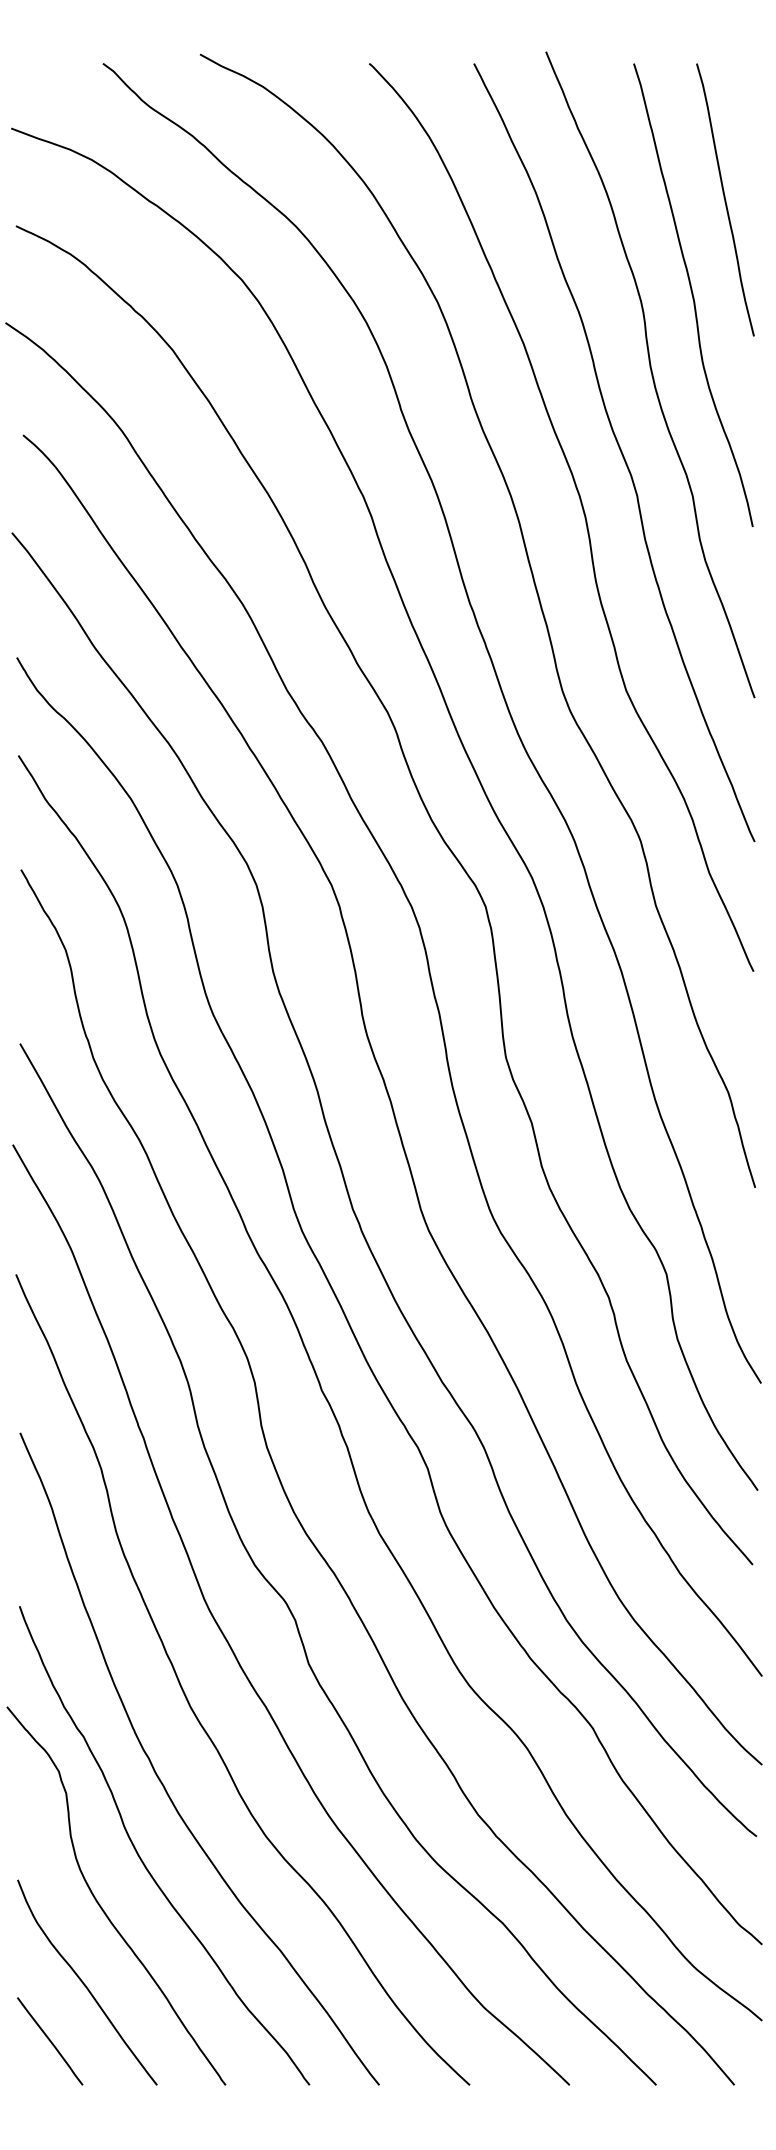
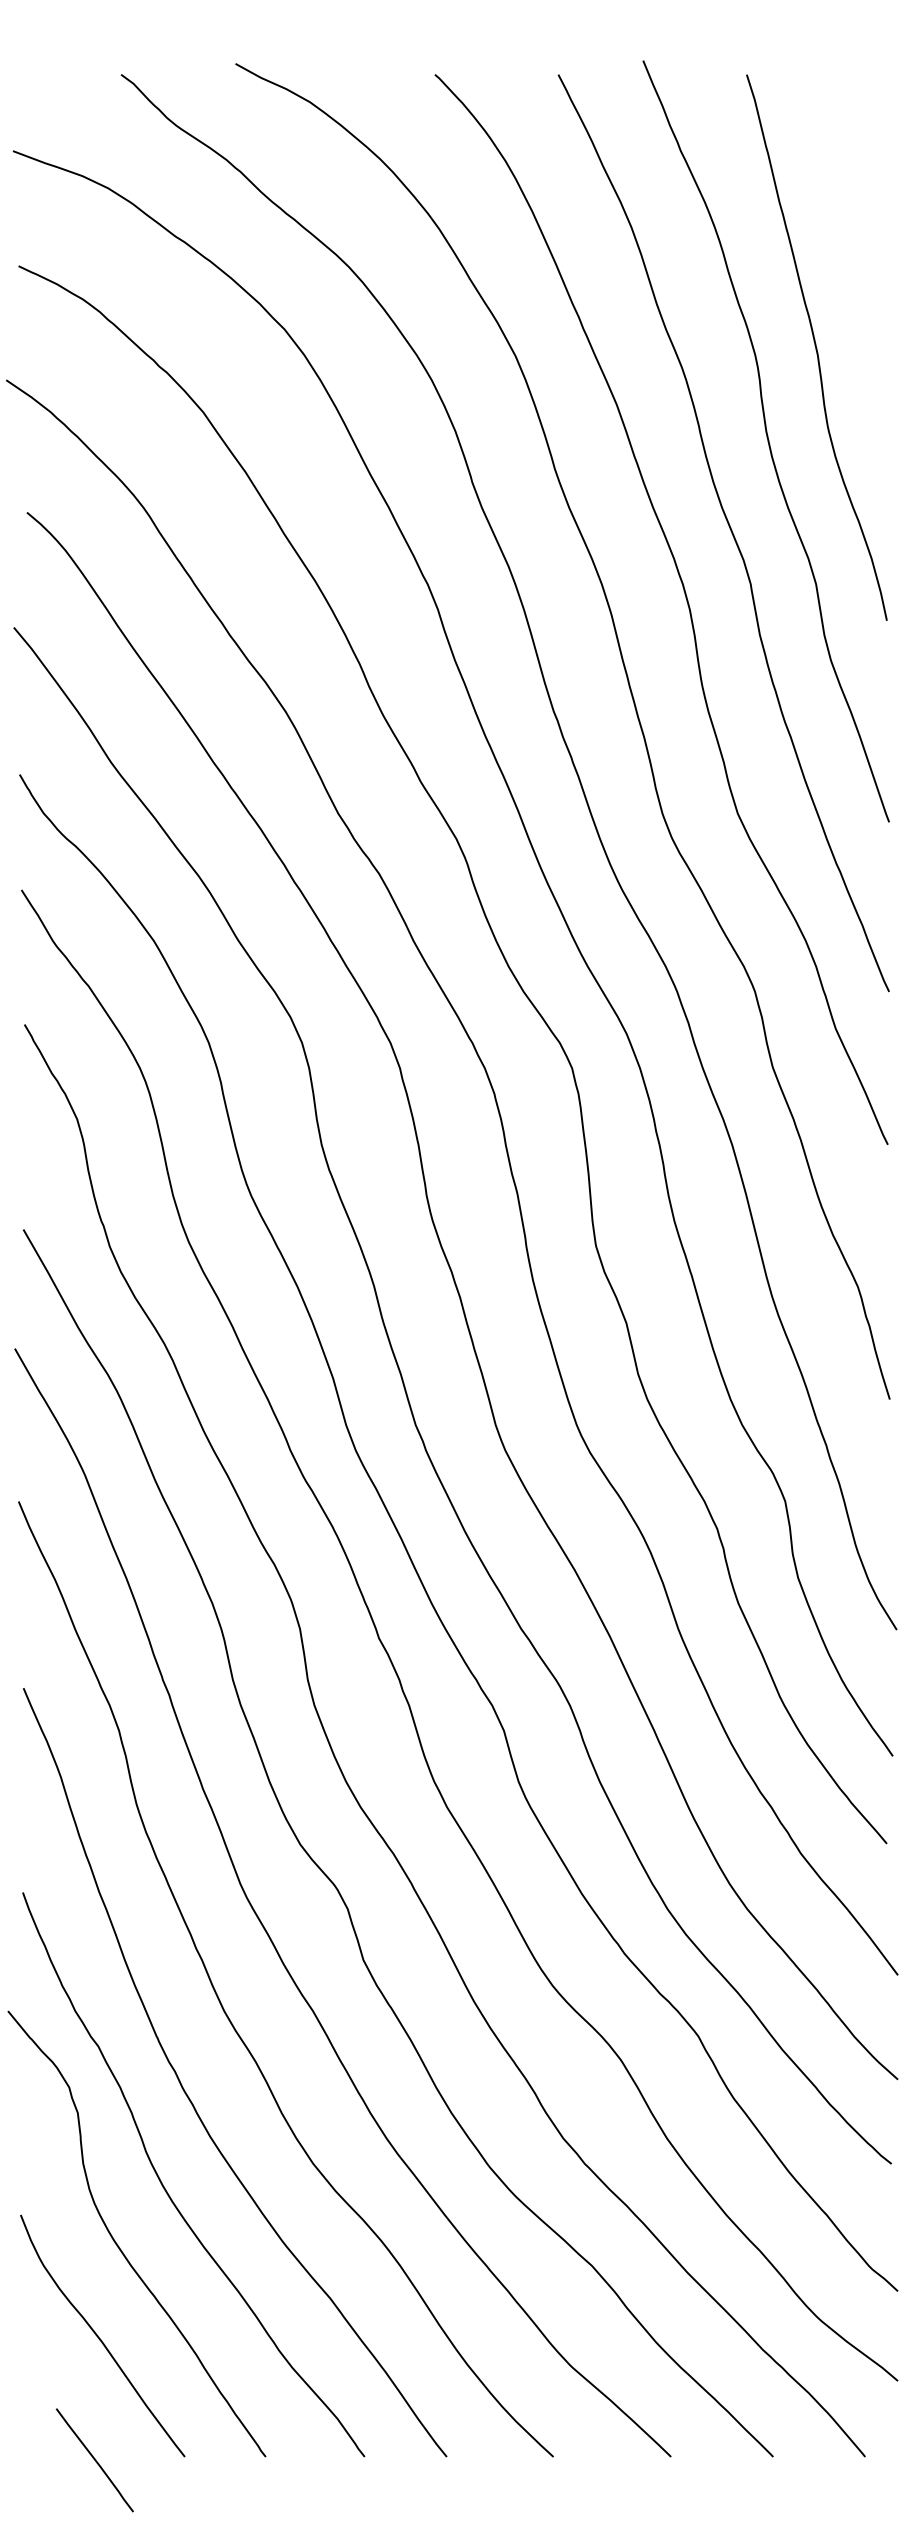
curve: (725, 200) -> (854, 235), removed
line: (49, 2041) -> (94, 2460), moved

